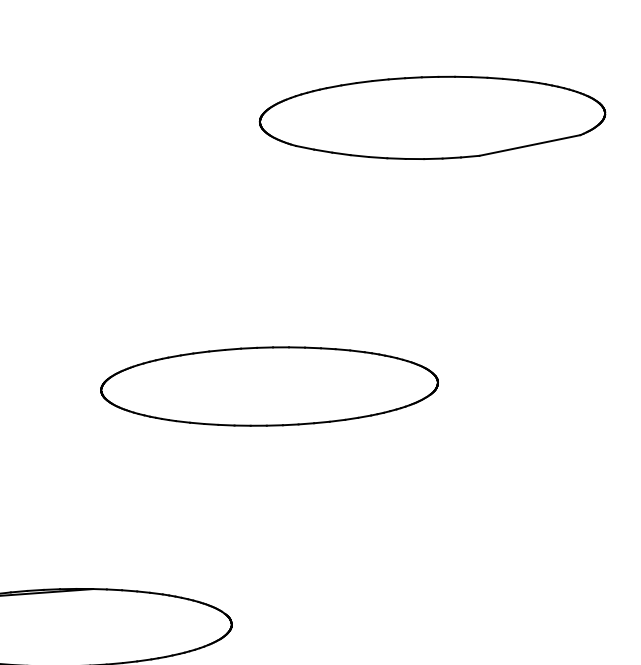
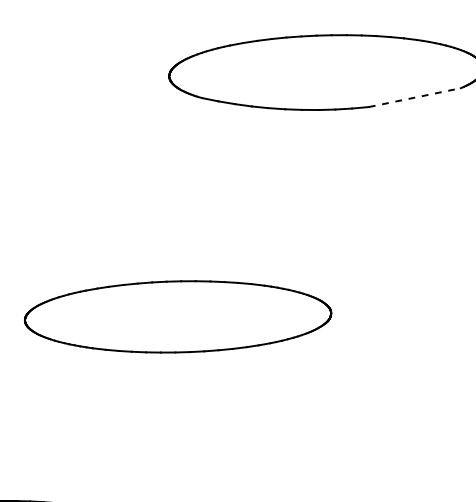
line: (529, 145) -> (414, 97), solid -> dashed

